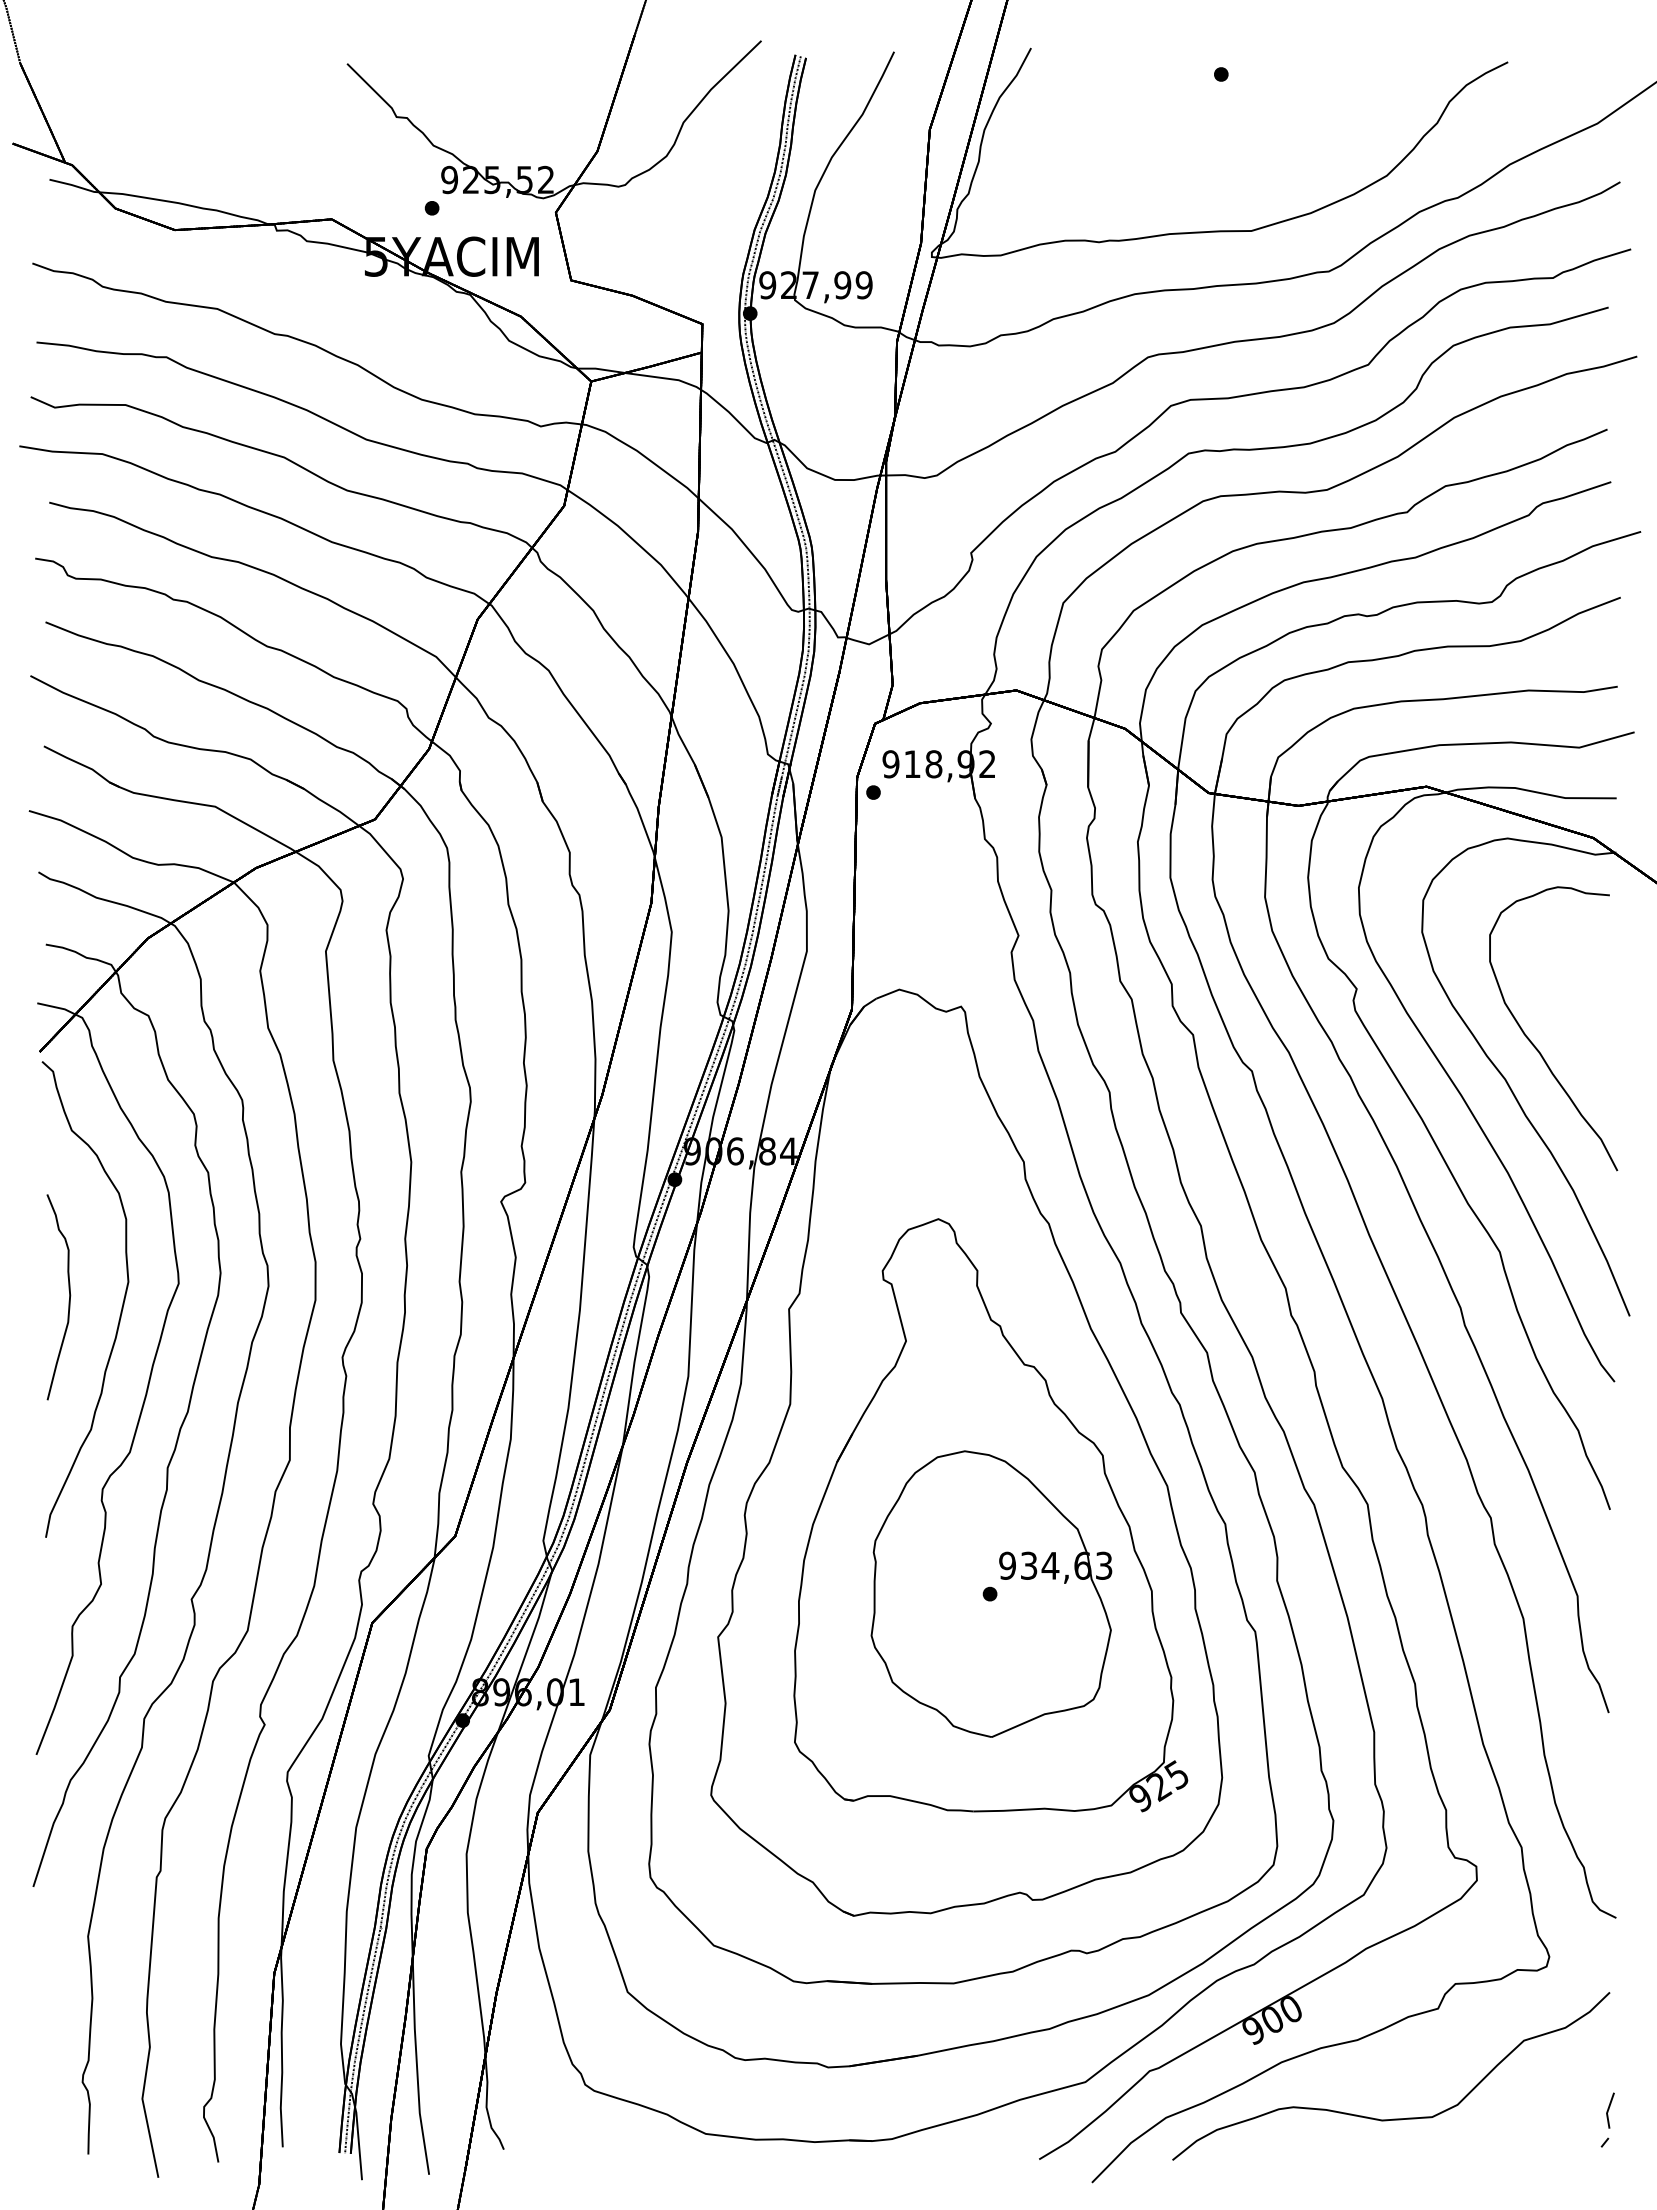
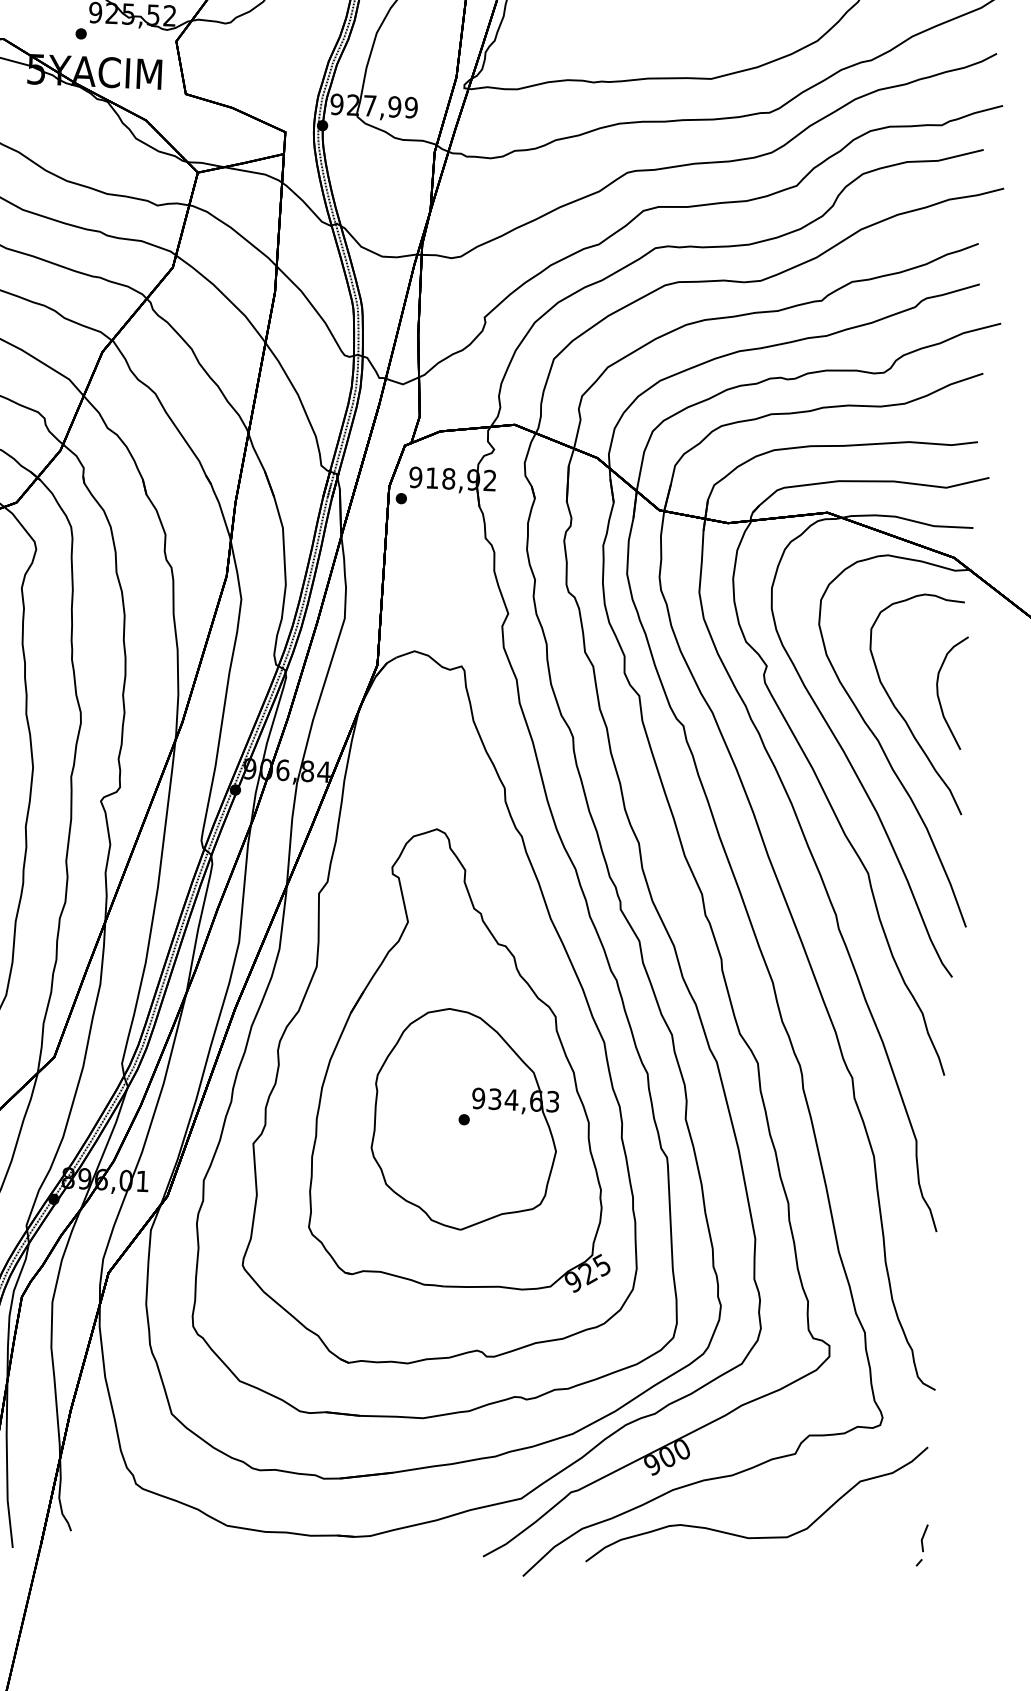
part: (1580, 1012) -> (938, 691), added

